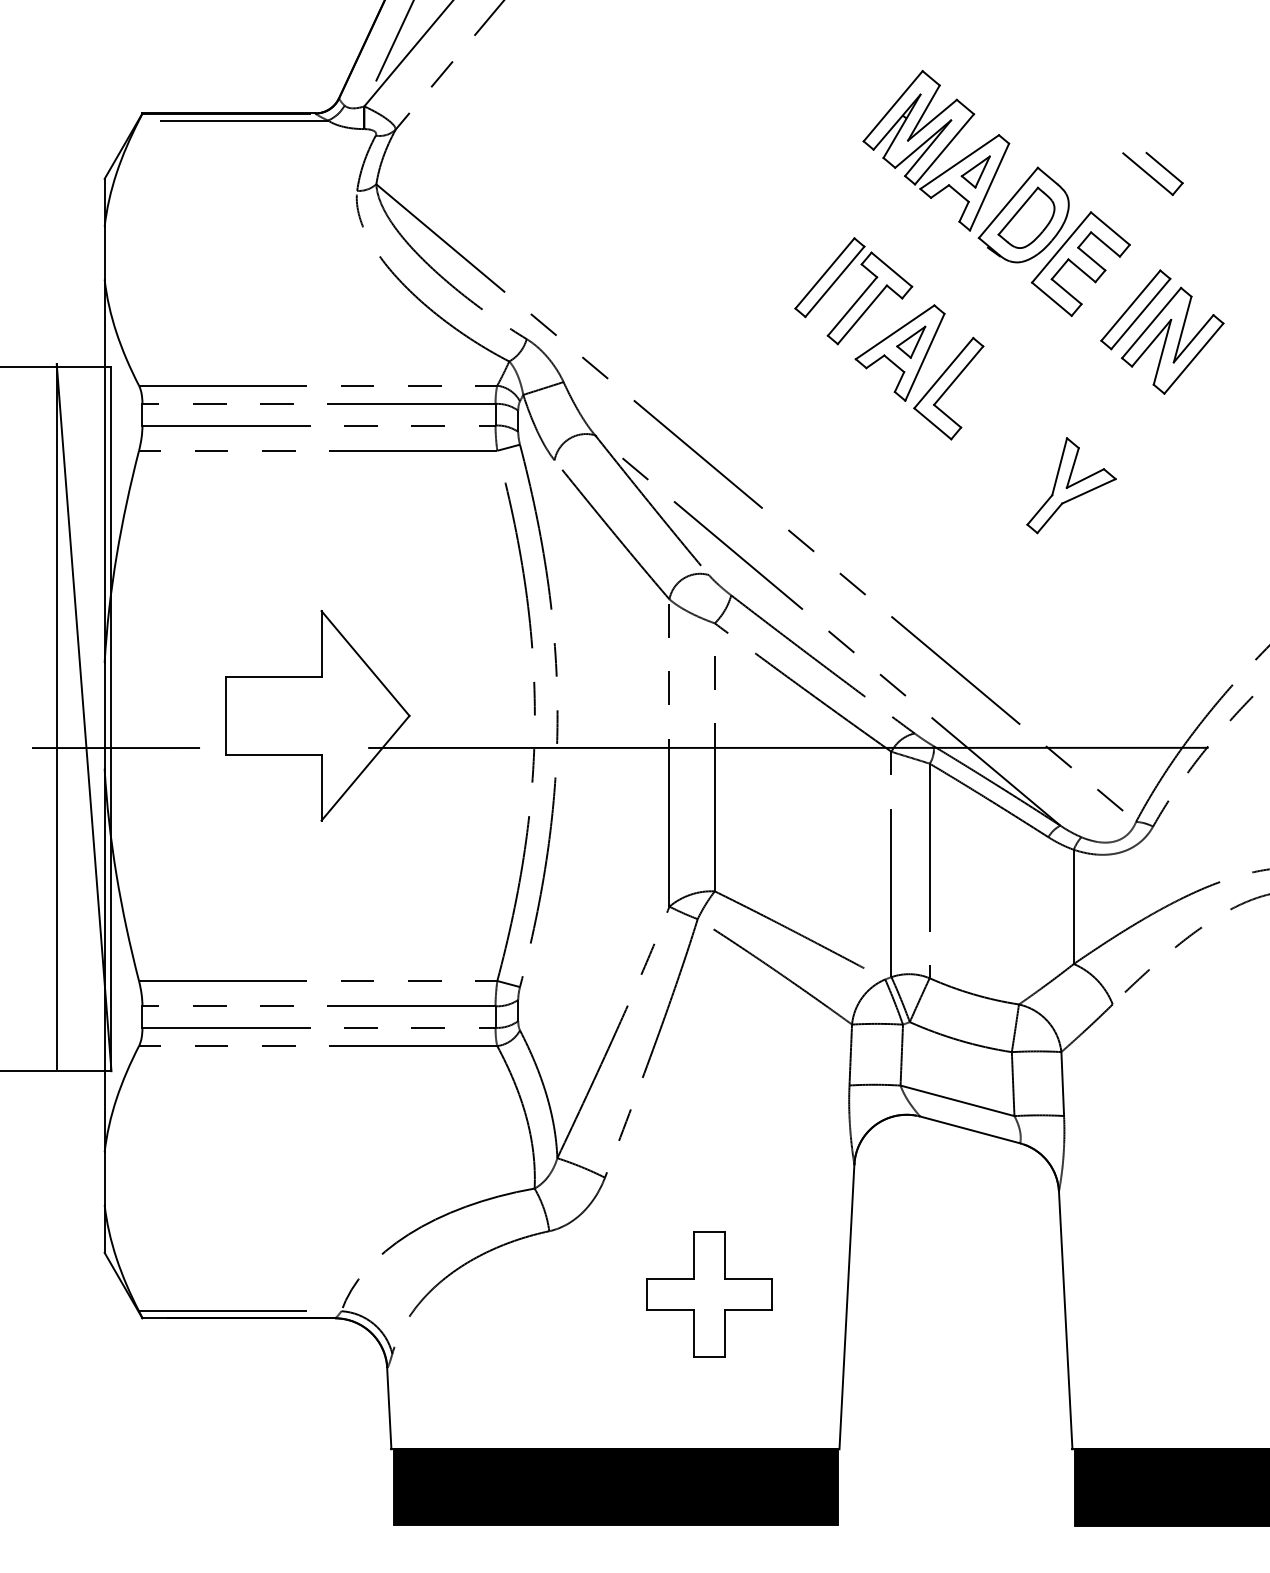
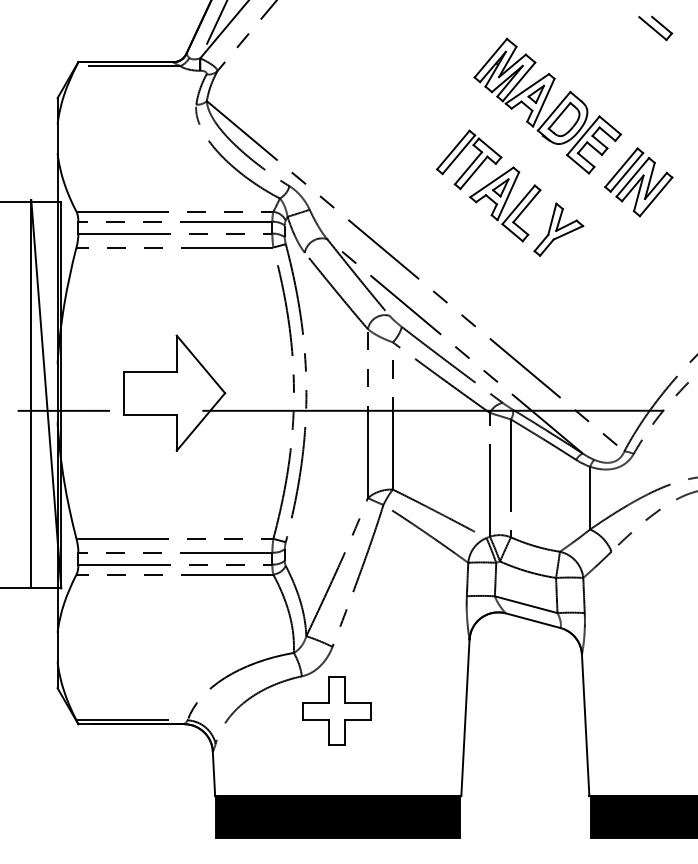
part: (1152, 174) -> (655, 28), moved
part: (1070, 485) -> (558, 229), moved
part: (708, 1293) -> (336, 710), moved

